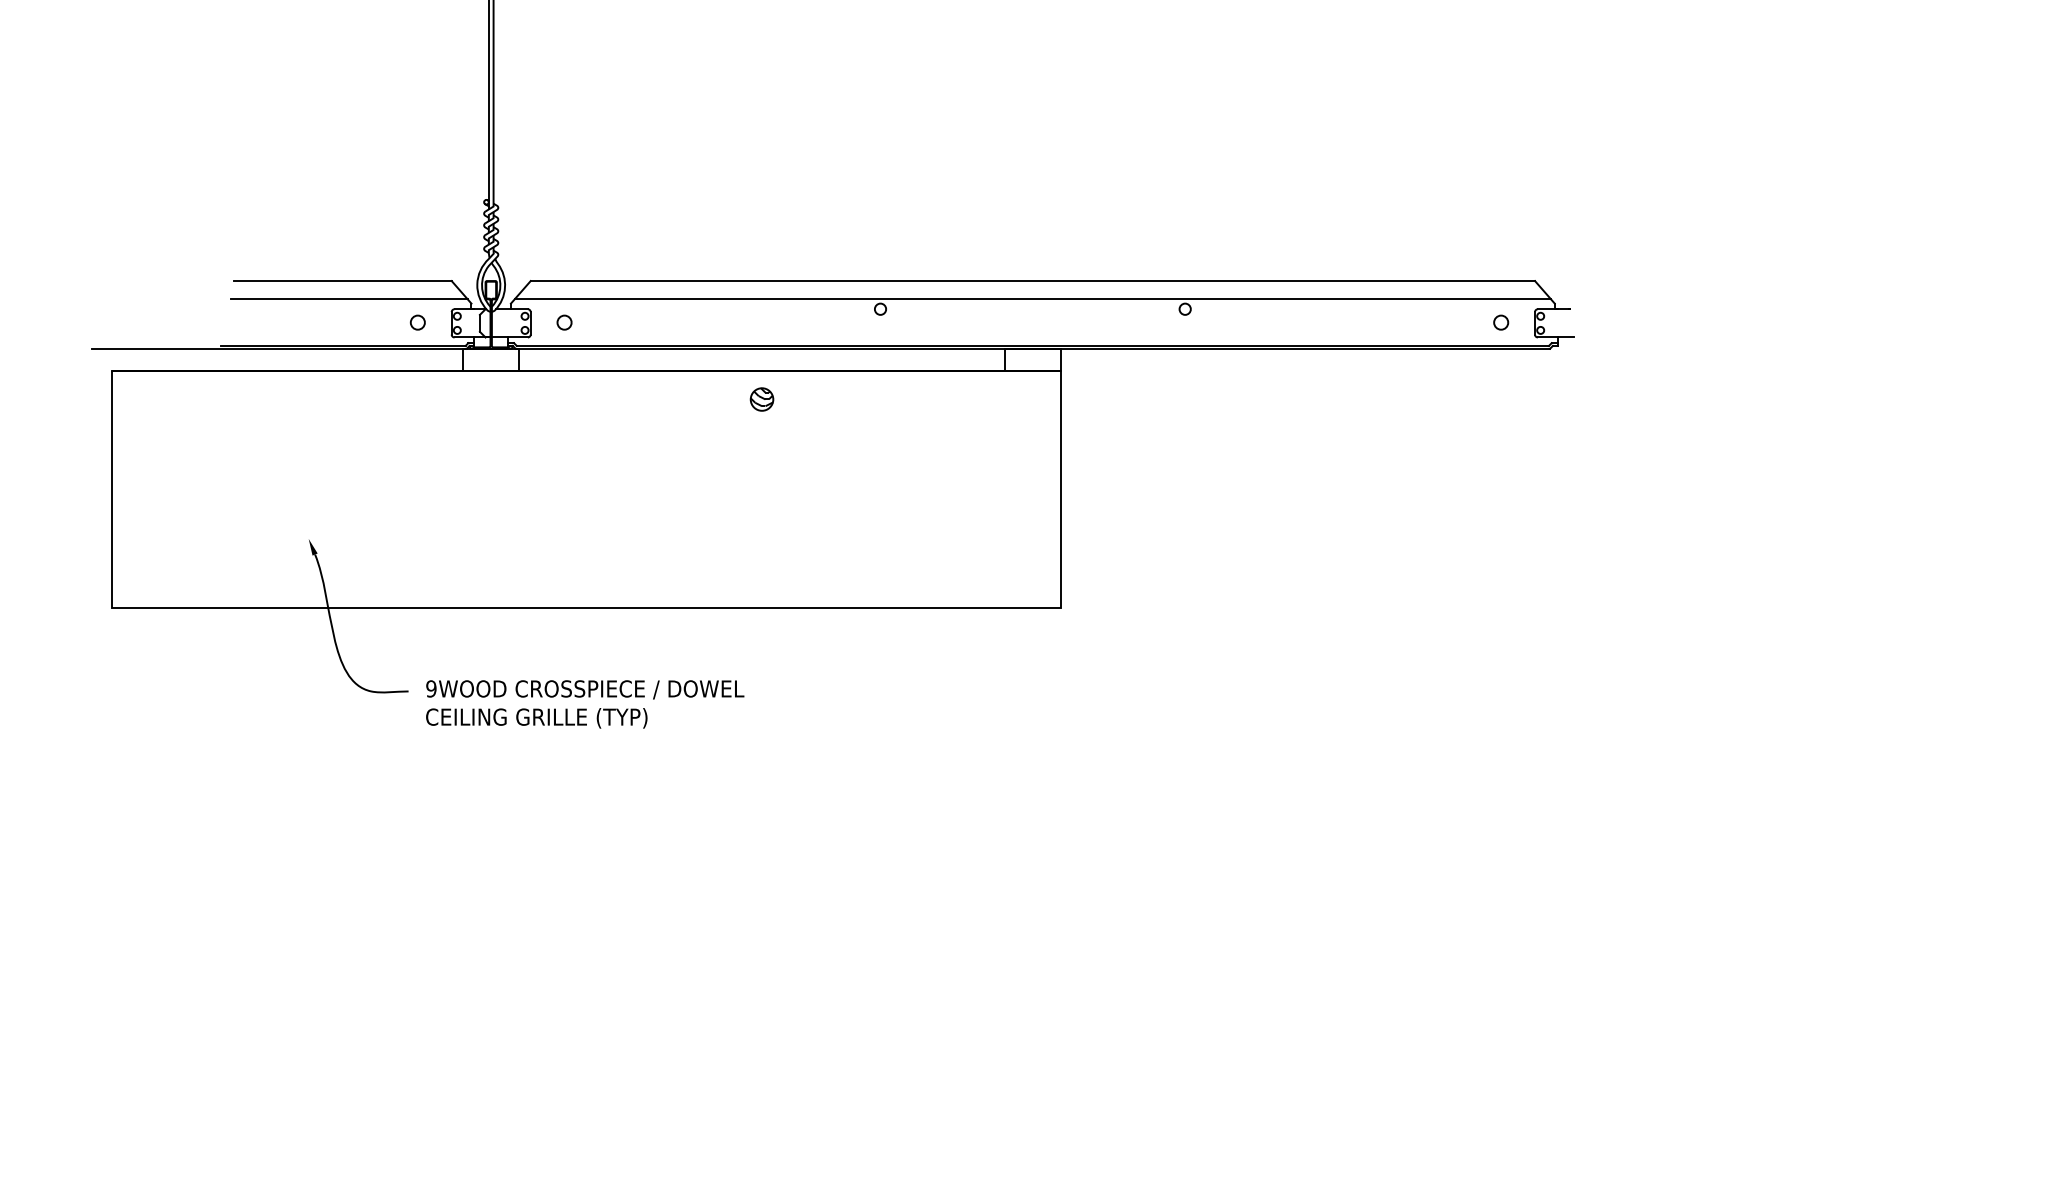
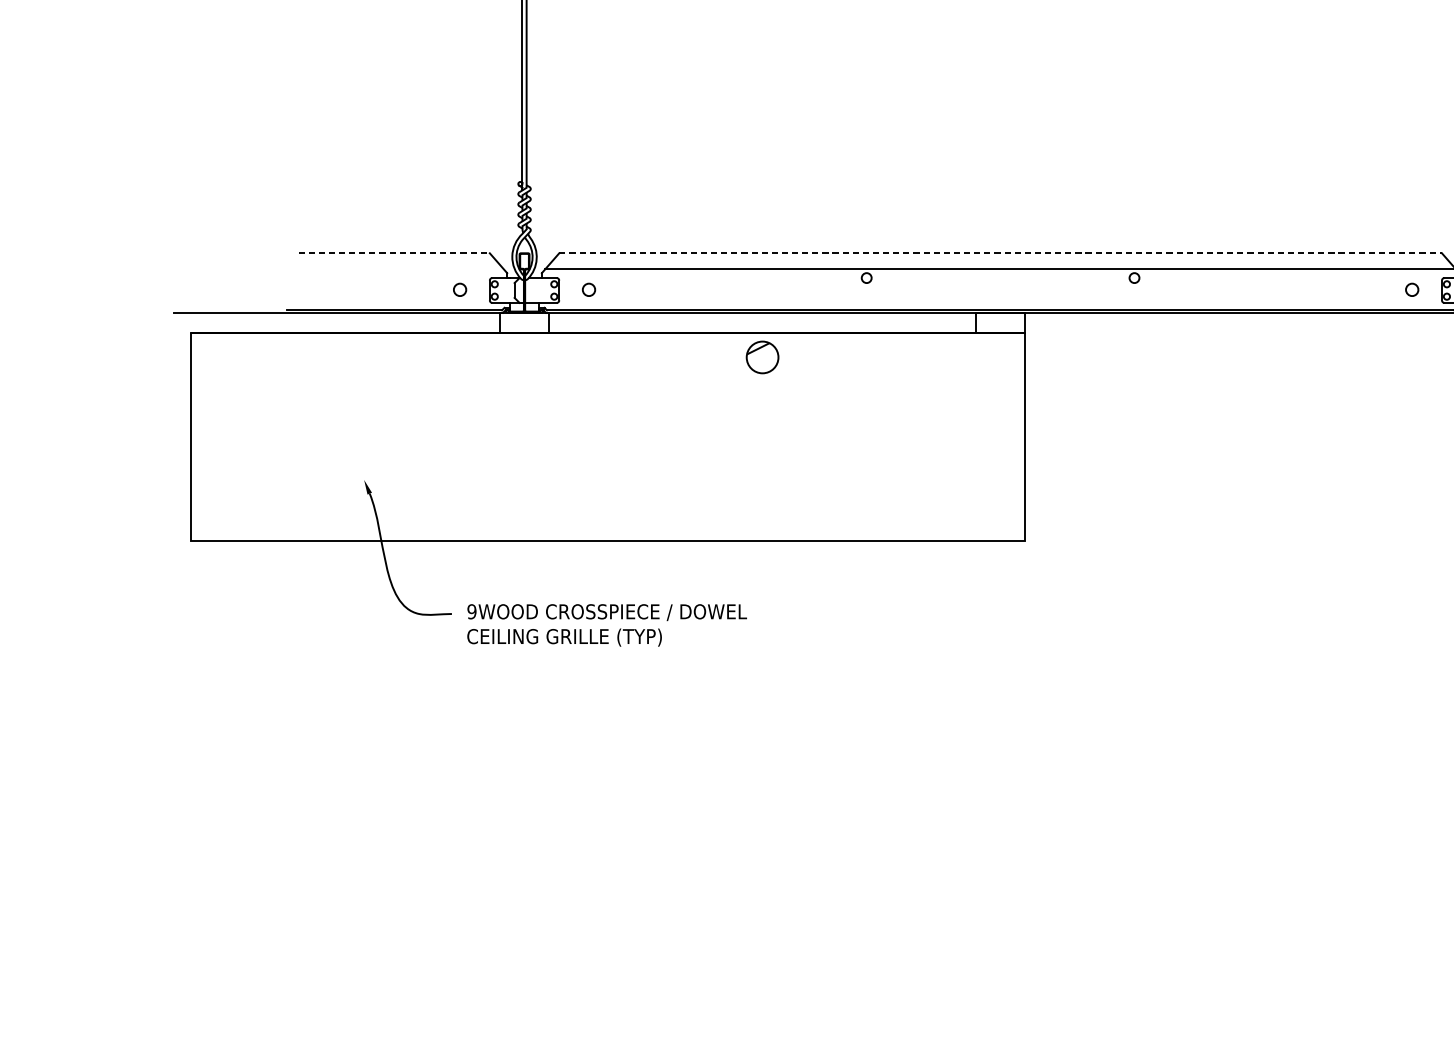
line: (342, 281) -> (393, 253), solid -> dashed
line: (1033, 281) -> (1001, 253), solid -> dashed
line: (349, 299) -> (399, 269), removed
part: (761, 399) -> (762, 357), size x1.6

